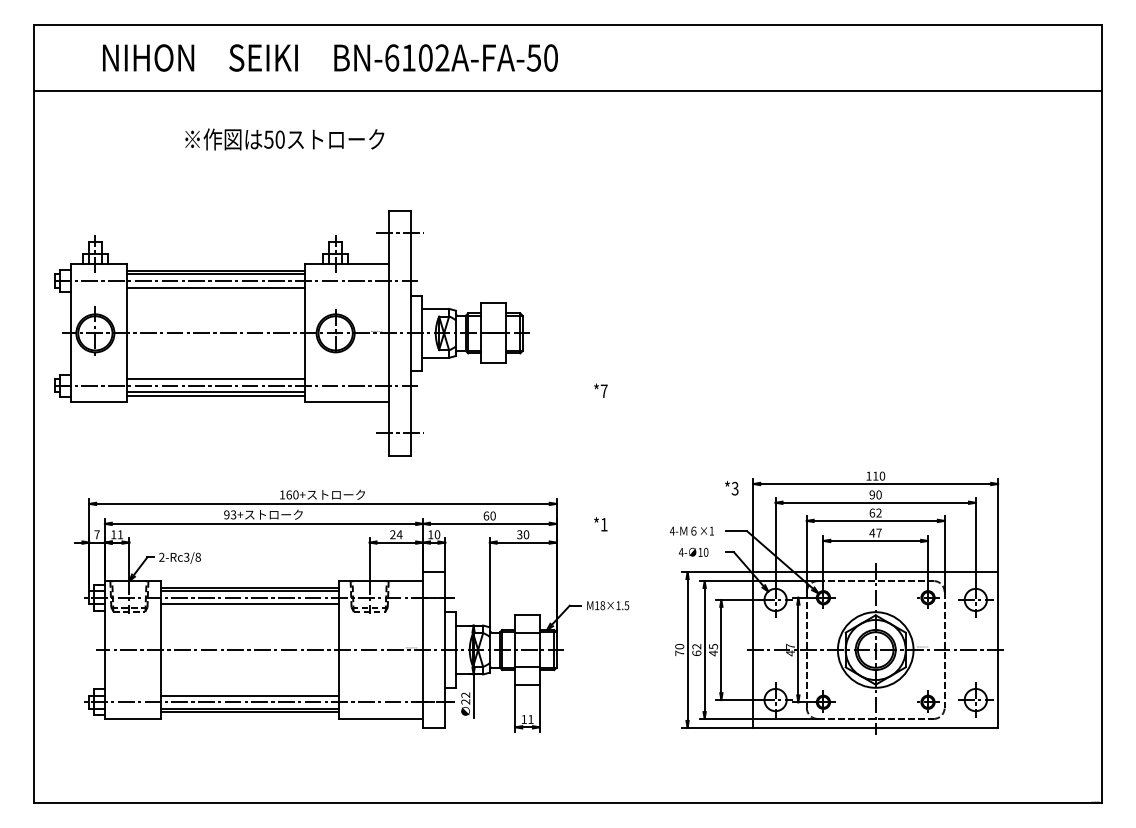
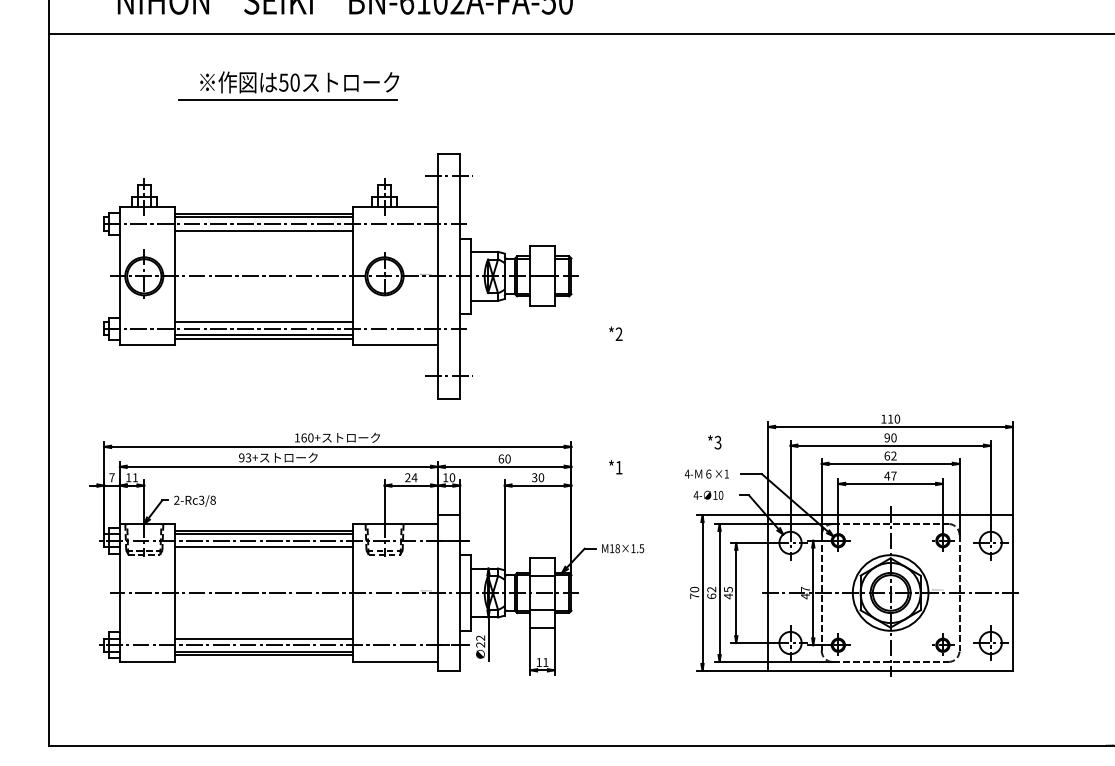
line: (272, 157) -> (287, 100), added
part: (291, 333) -> (340, 276), moved
text: (603, 390) -> (618, 333), *7 -> *2
text: (731, 488) -> (714, 442), moved

